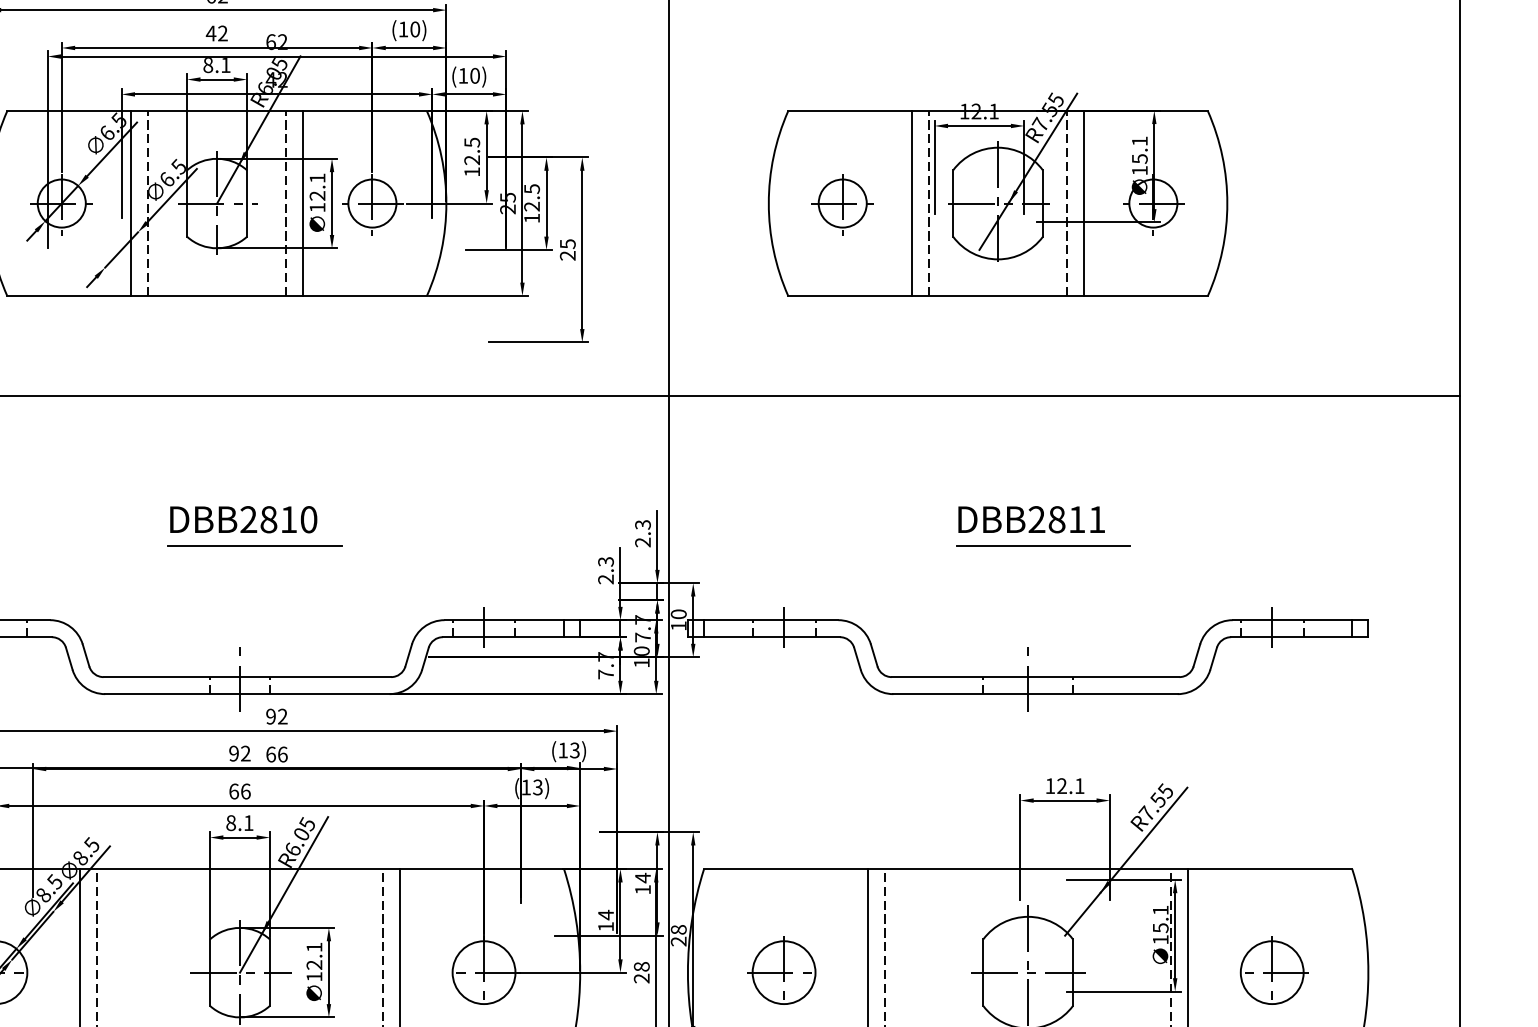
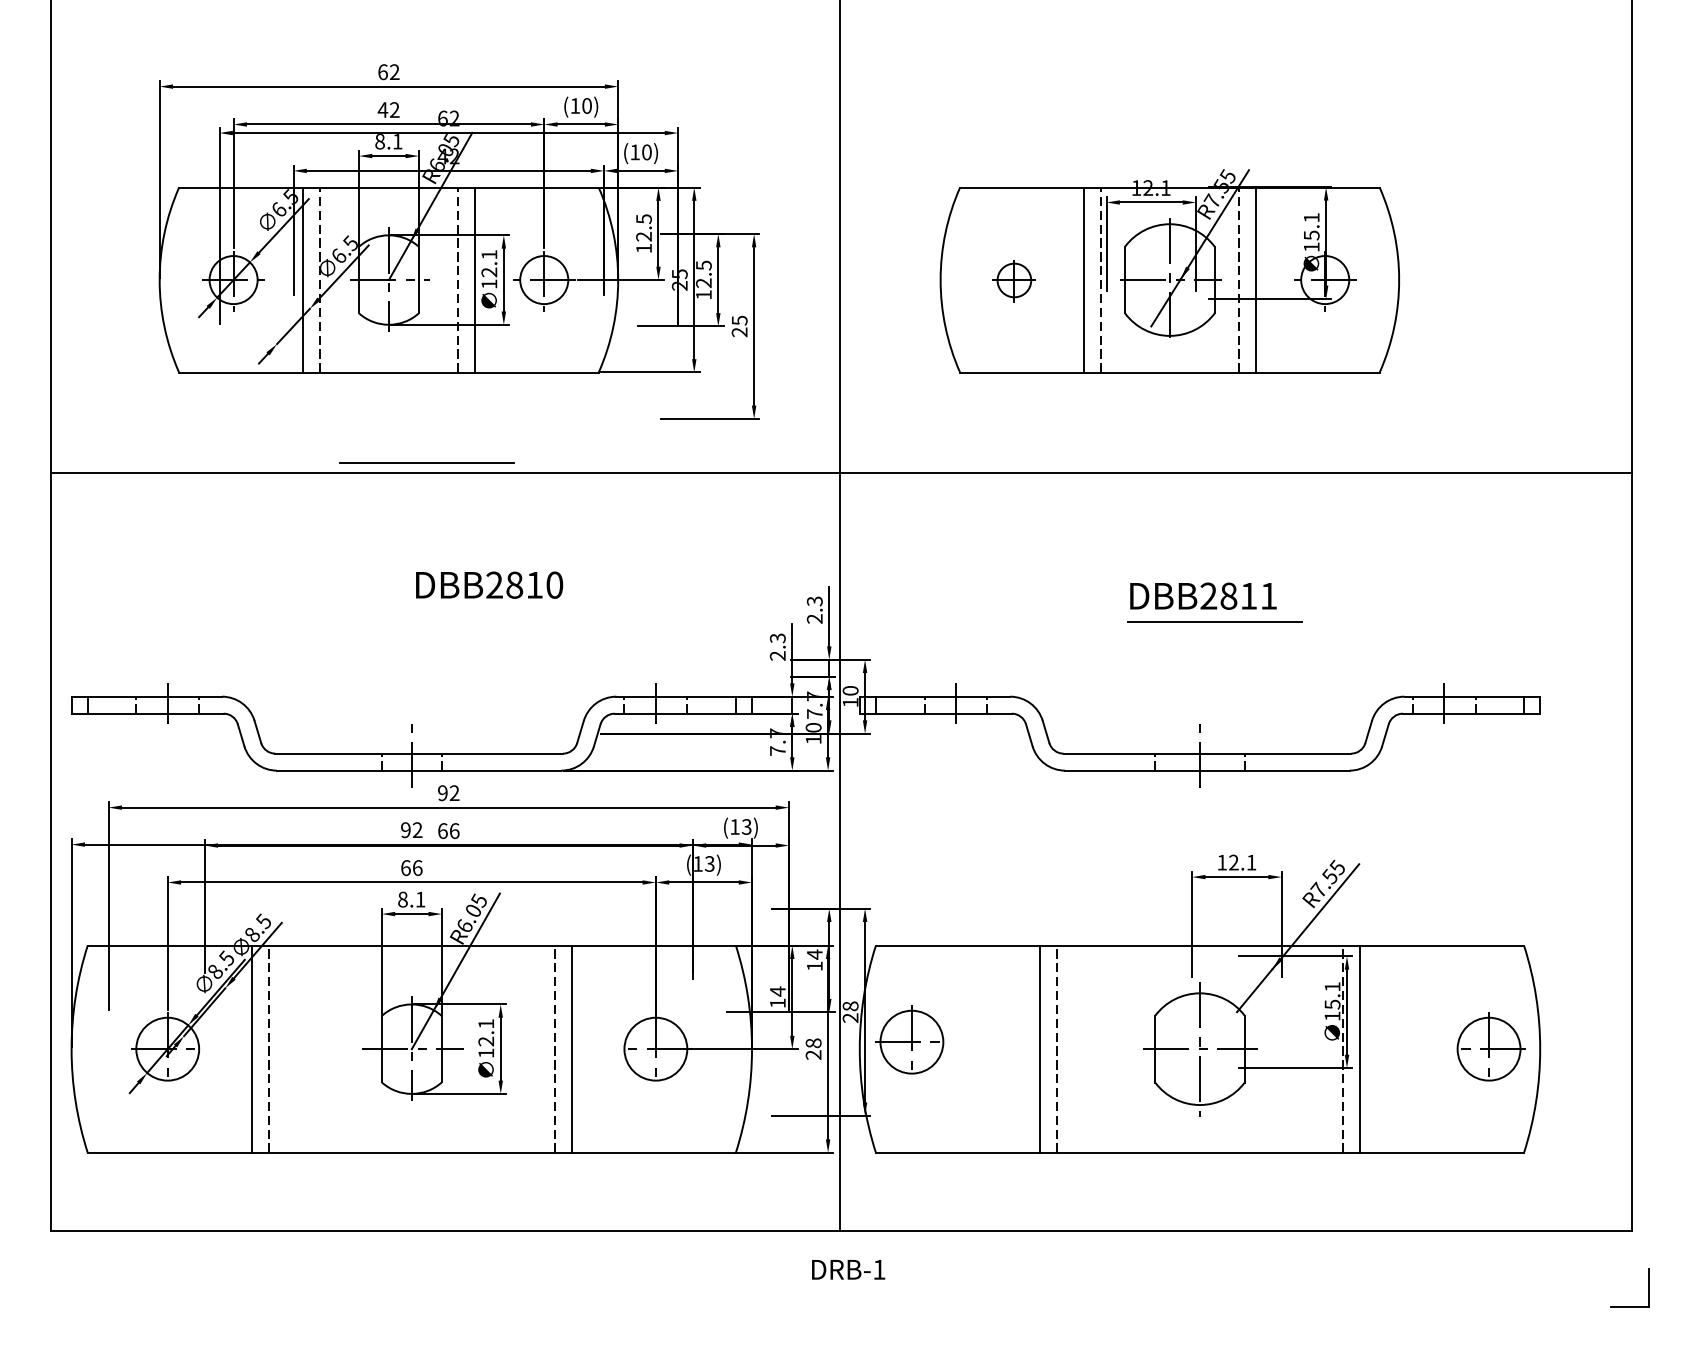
part: (841, 204) -> (1013, 281), size x0.7
text: (243, 518) -> (489, 584), moved
line: (254, 544) -> (426, 462), moved
part: (781, 969) -> (909, 1039), moved
part: (1273, 969) -> (1490, 1046), moved

